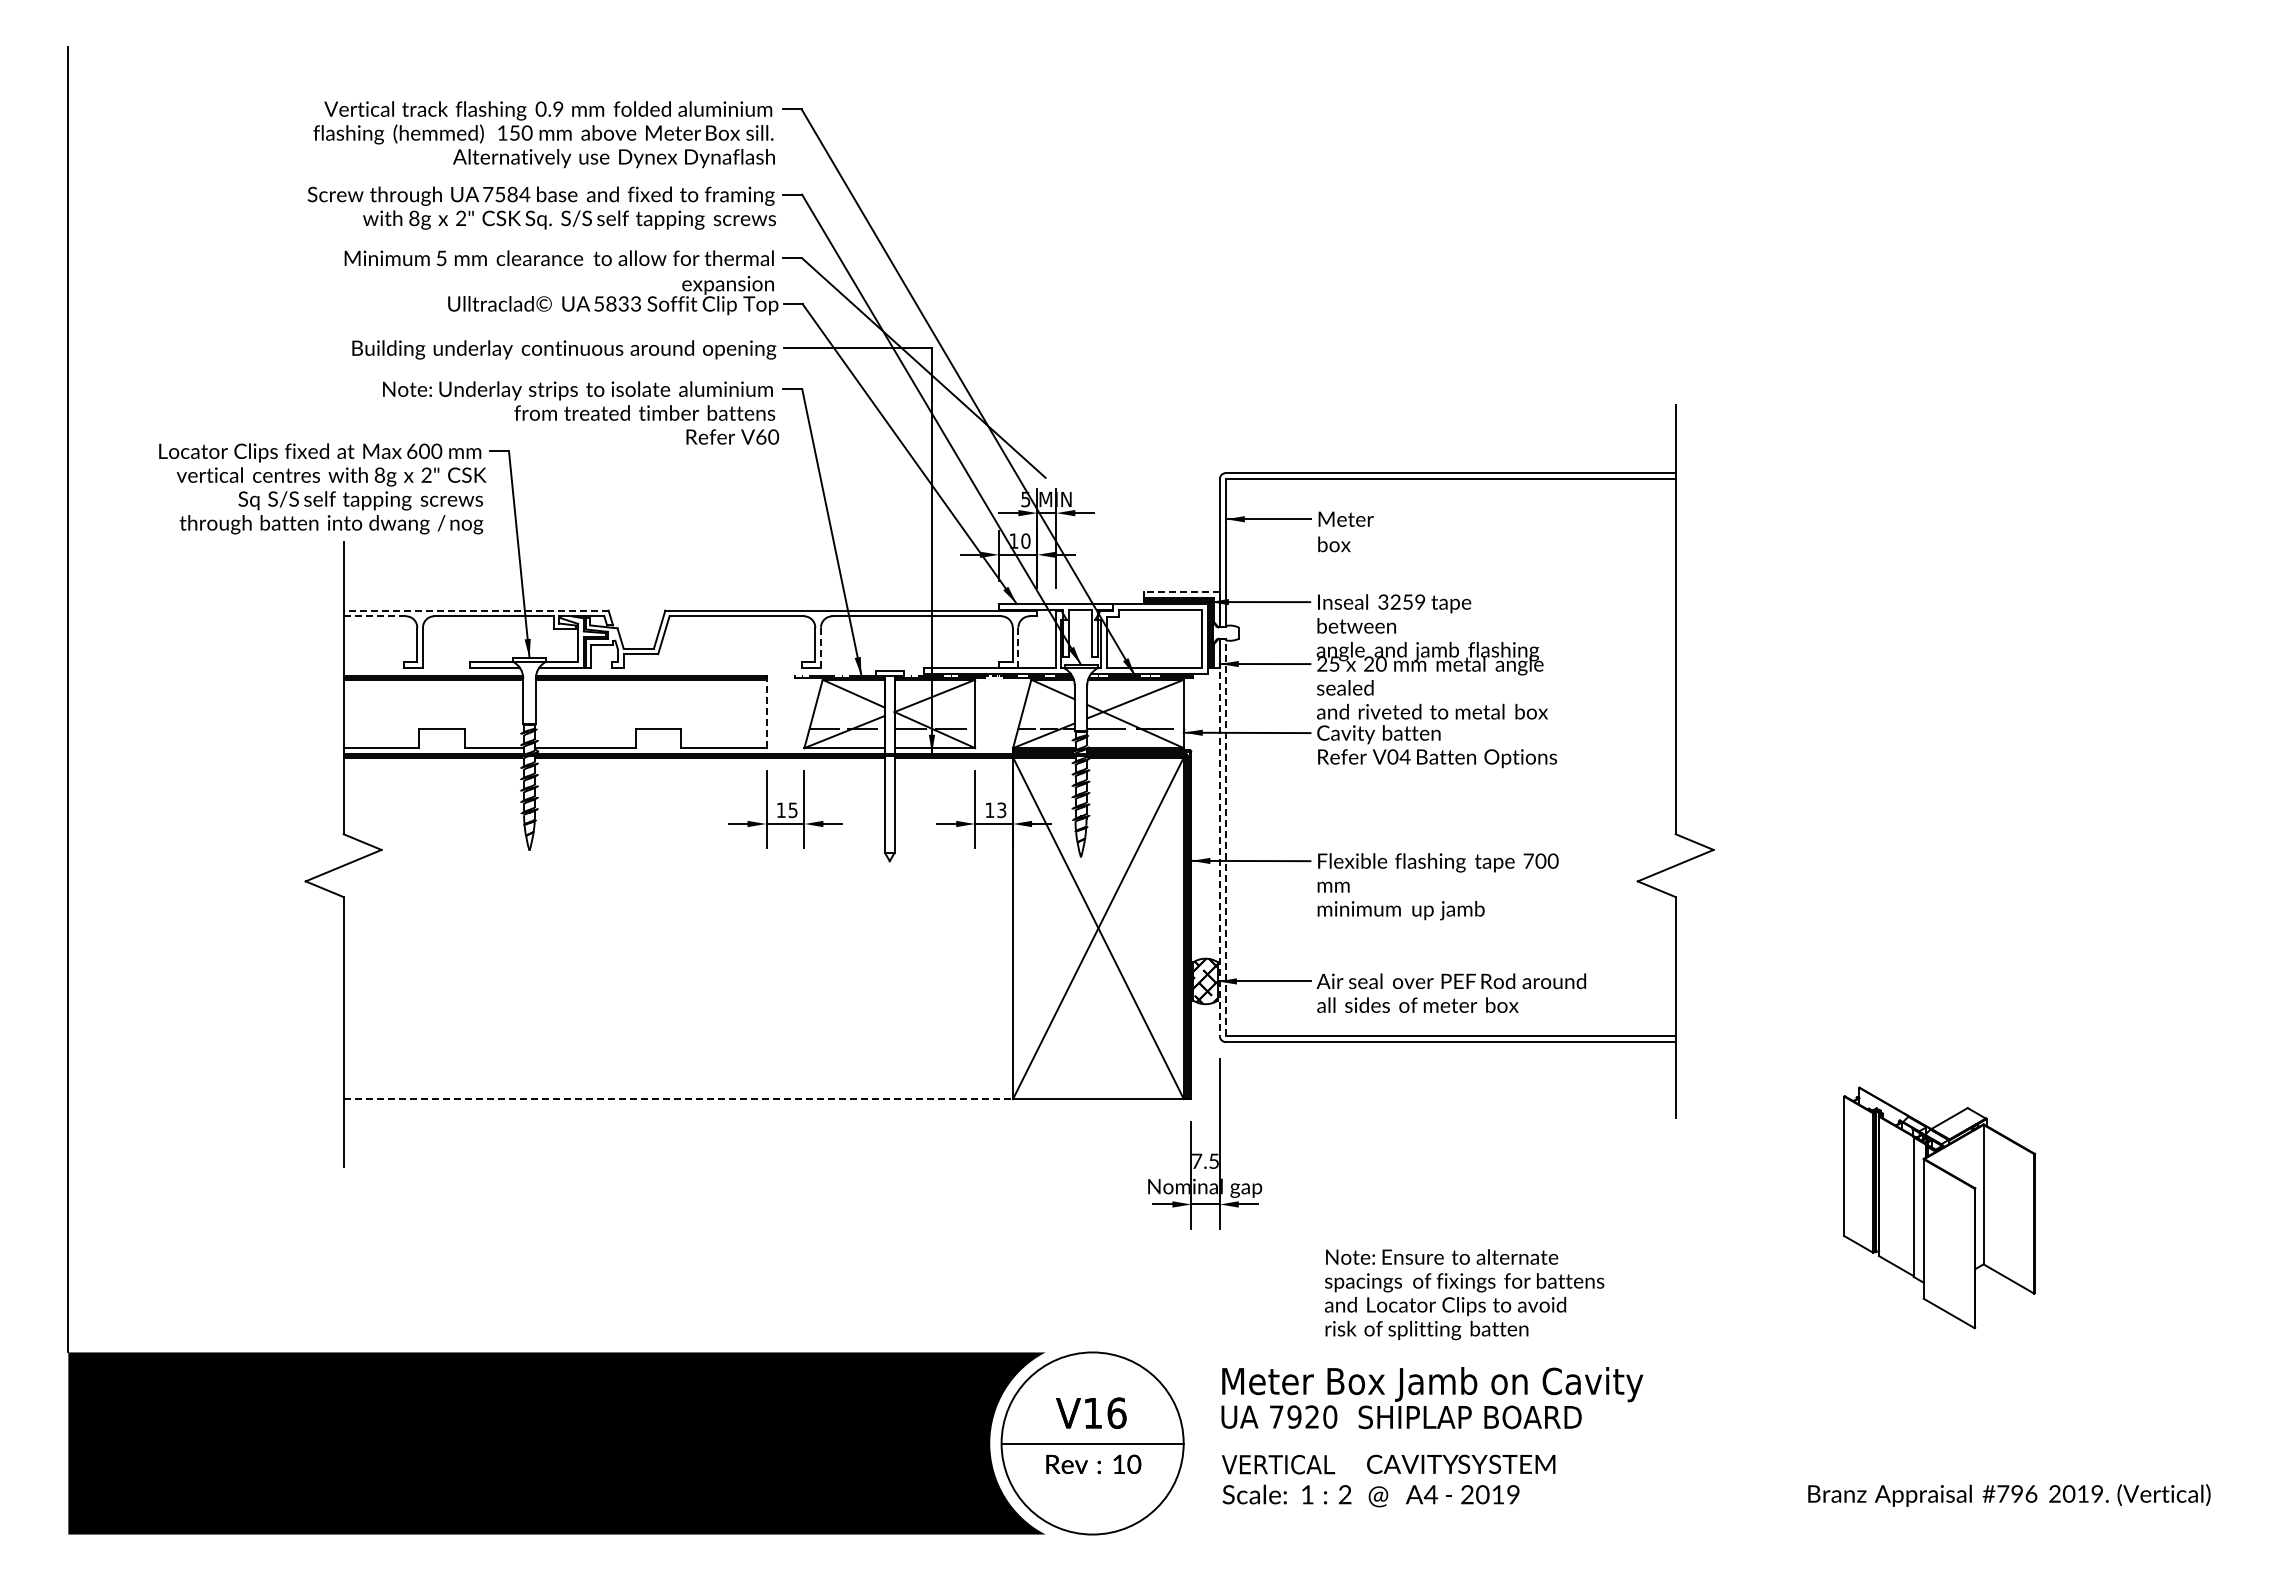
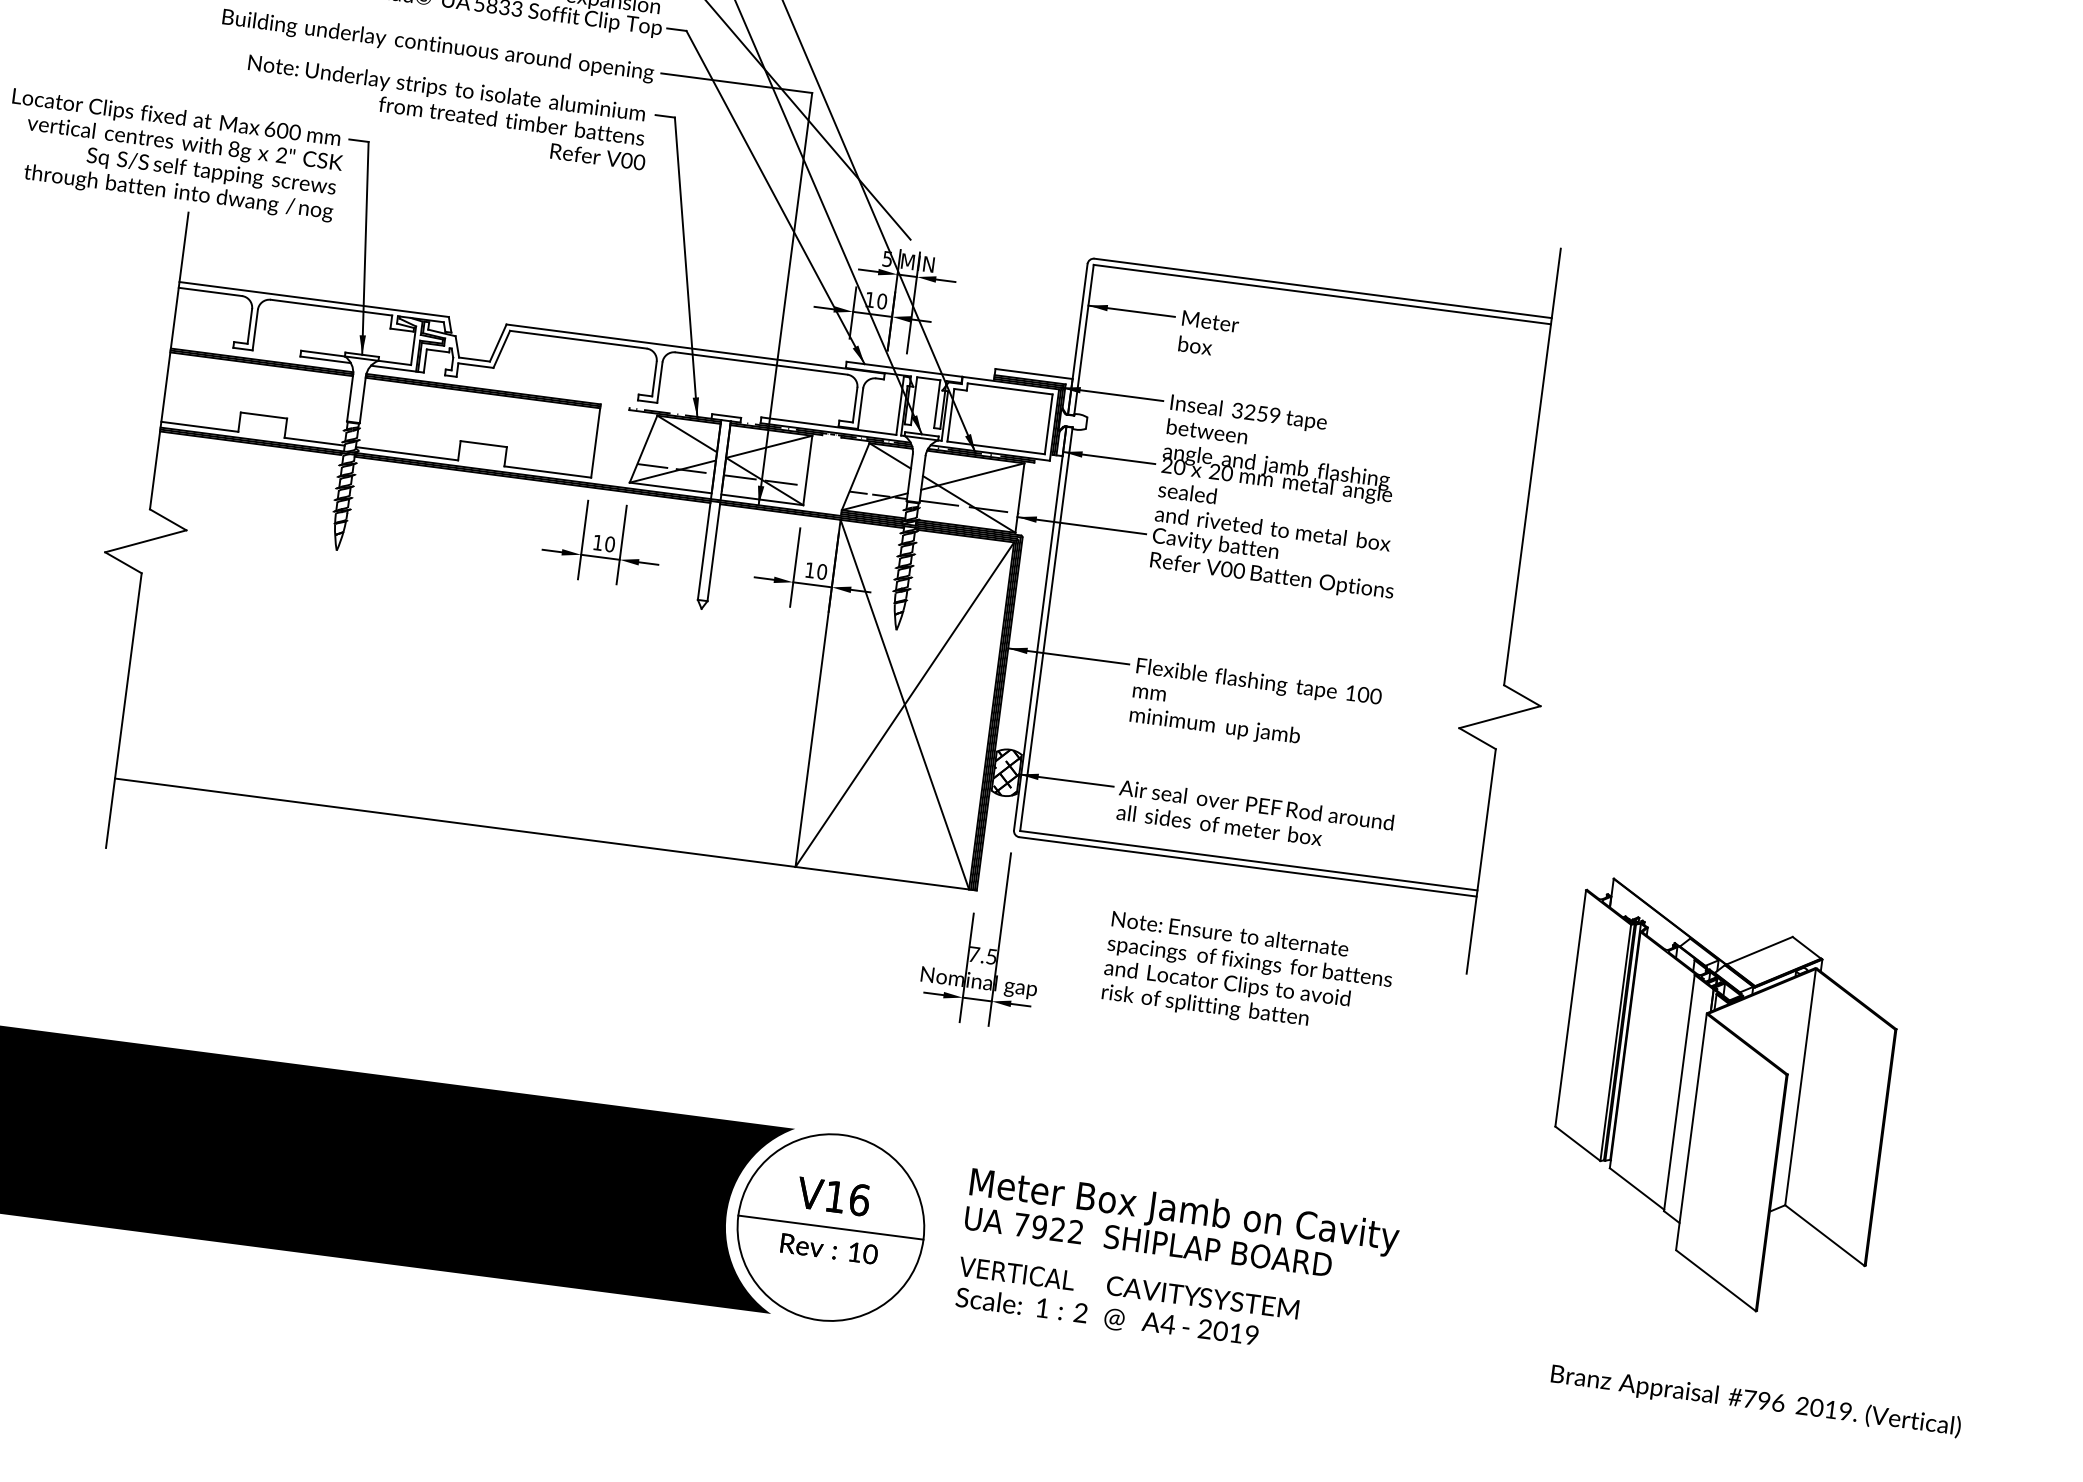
text: (760, 436) -> (626, 160), V60 -> V00
line: (1181, 592) -> (1033, 374), dashed -> solid
line: (475, 610) -> (313, 299), dashed -> solid
line: (375, 616) -> (211, 292), dashed -> solid
line: (821, 647) -> (660, 382), dashed -> solid
line: (1018, 647) -> (860, 408), dashed -> solid
text: (1334, 663) -> (1179, 466), 25 -> 20
line: (766, 713) -> (595, 442), dashed -> solid
text: (1404, 756) -> (1238, 570), V04 -> V00
text: (792, 810) -> (609, 544), 15 -> 10
text: (1001, 810) -> (821, 572), 13 -> 10
line: (1219, 837) -> (1039, 628), dashed -> solid
line: (1225, 837) -> (1045, 629), dashed -> solid
text: (1528, 860) -> (1350, 692), 700 -> 100
line: (678, 1099) -> (455, 823), dashed -> solid
part: (1939, 1207) -> (1722, 1099), size x1.67
text: (1464, 1294) -> (1248, 974), moved
text: (1330, 1416) -> (1076, 1231), 7920 -> 7922

